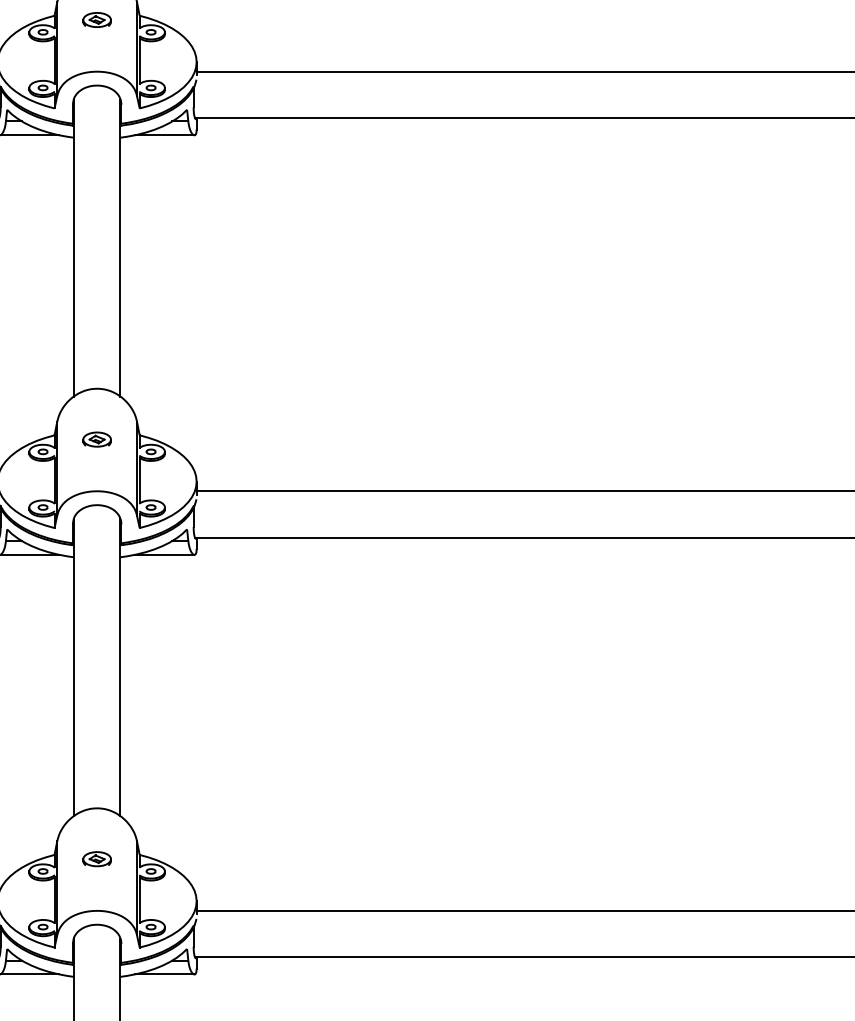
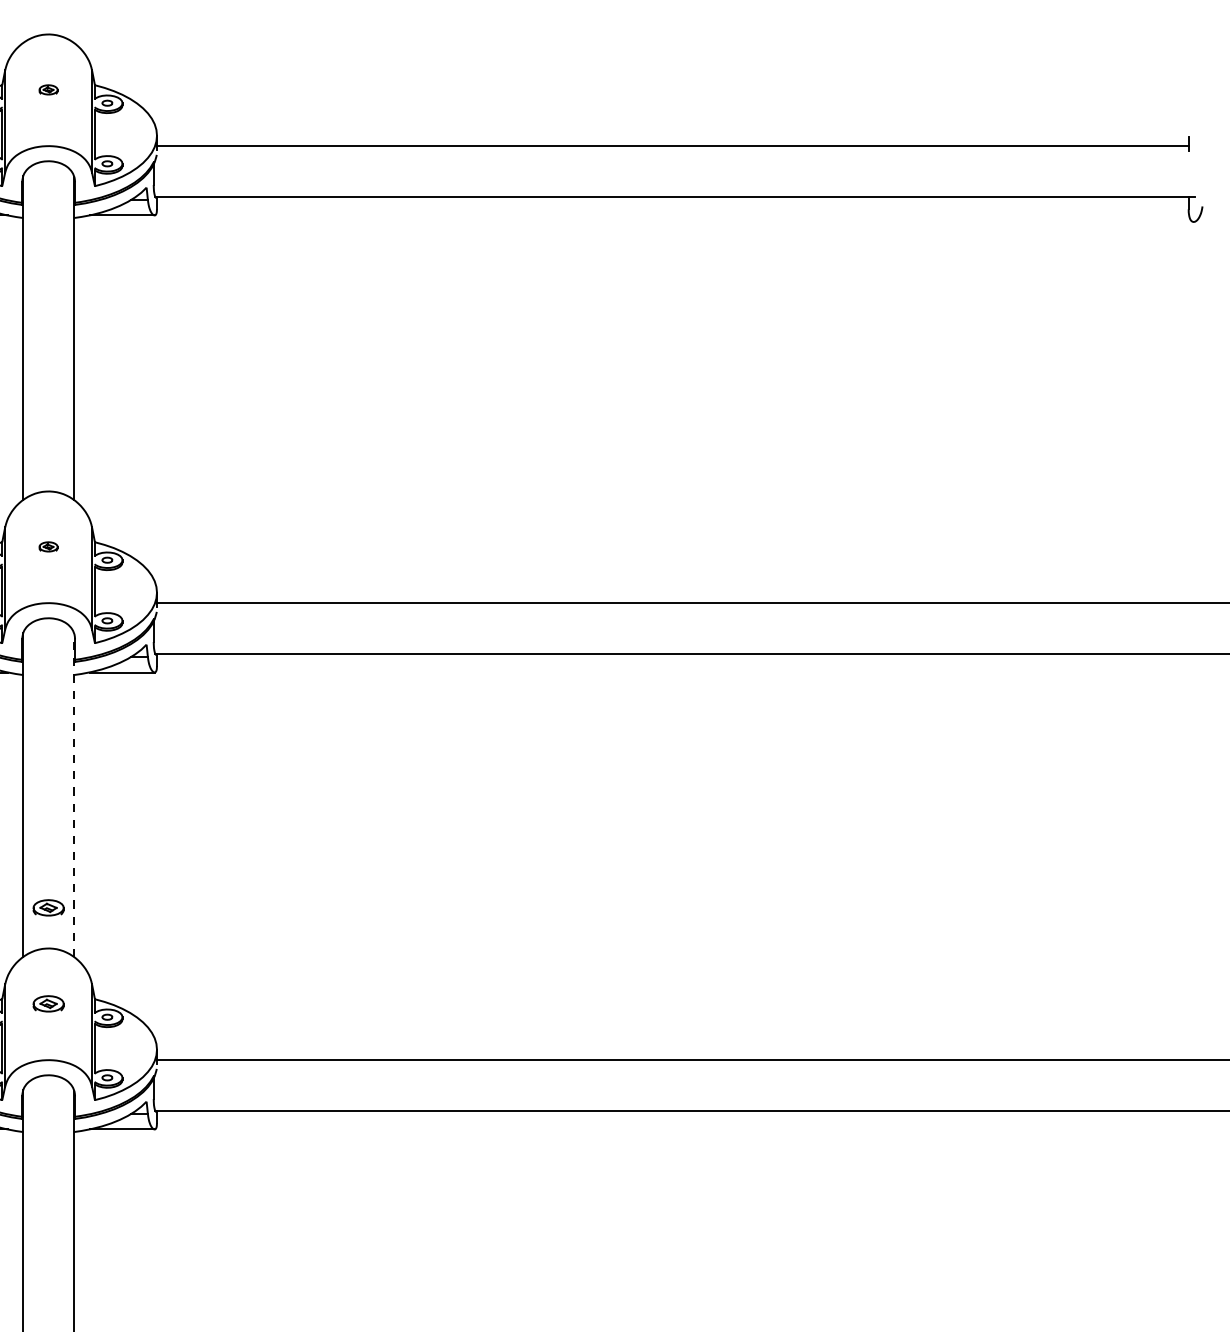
part: (97, 19) -> (48, 89), size x0.6
part: (97, 439) -> (48, 546), size x0.6
line: (119, 667) -> (73, 795), solid -> dashed
part: (97, 770) -> (48, 907), added

